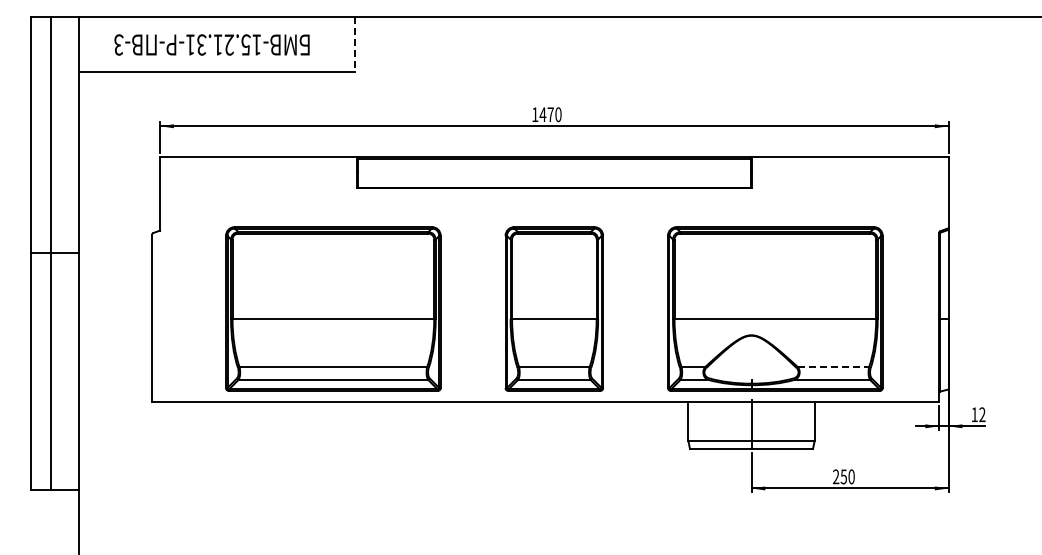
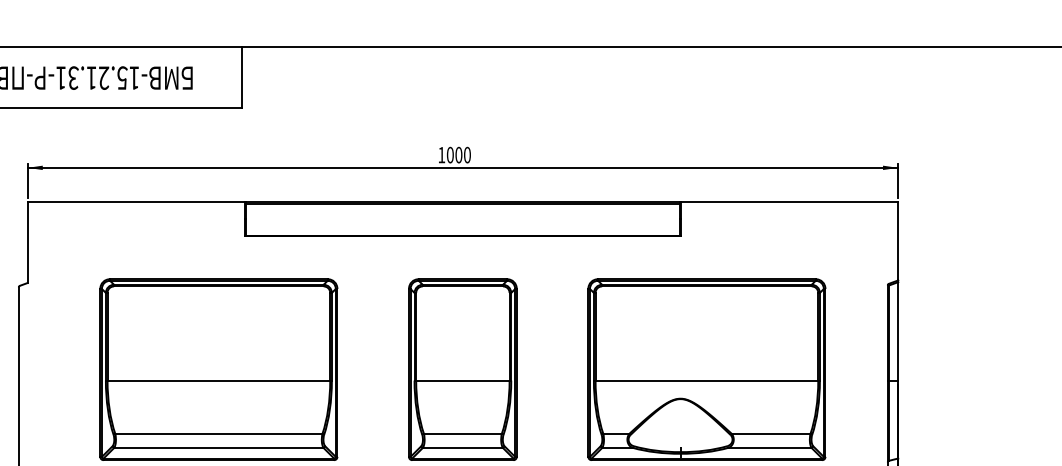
line: (354, 44) -> (242, 77), dashed -> solid
text: (546, 114) -> (454, 154), 1470 -> 1000
line: (833, 367) -> (771, 434), dashed -> solid

